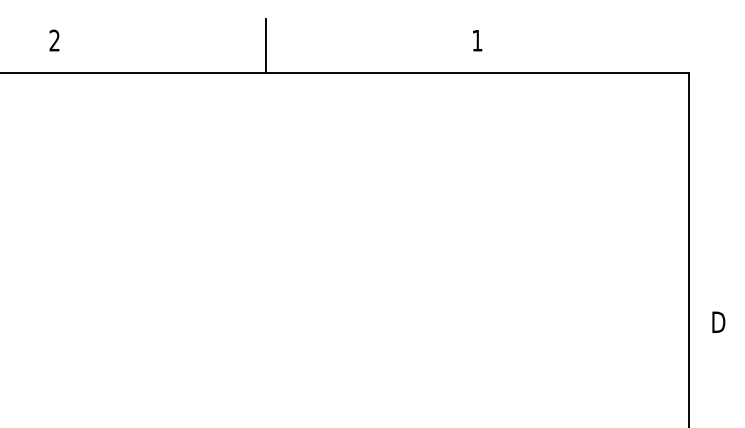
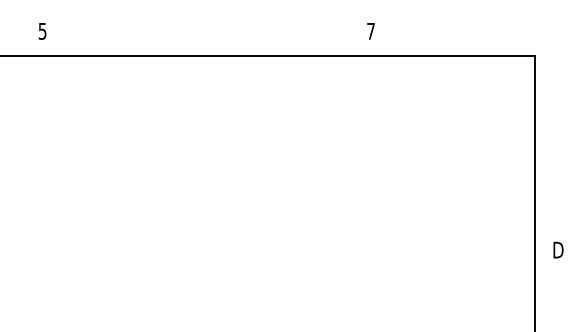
text: (54, 40) -> (42, 31), 2 -> 5
text: (477, 40) -> (371, 31), 1 -> 7
line: (266, 45) -> (207, 35), removed

